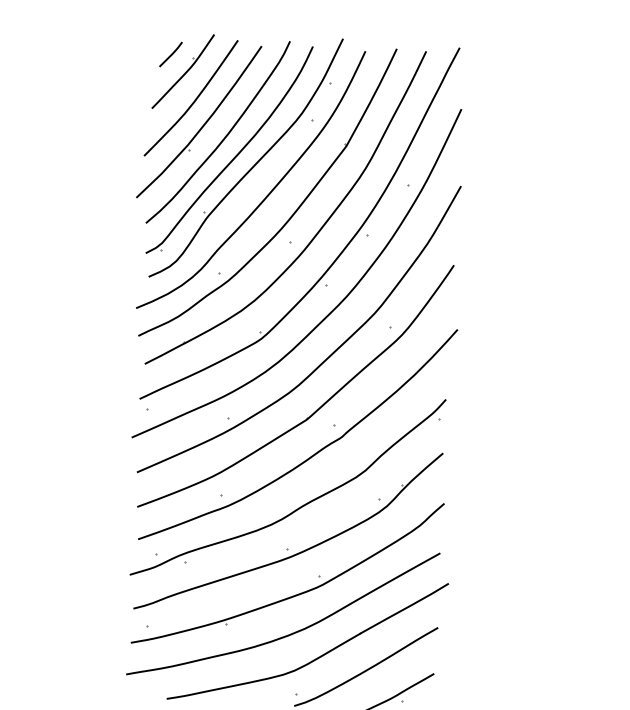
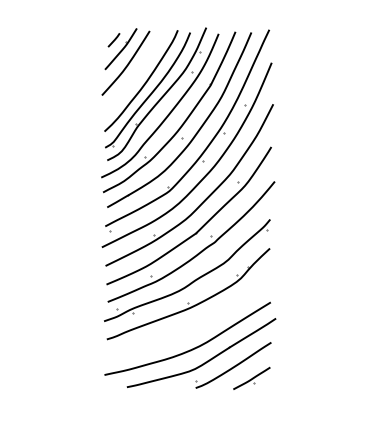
part: (198, 121) -> (130, 75), removed
part: (295, 593) -> (193, 327), removed

